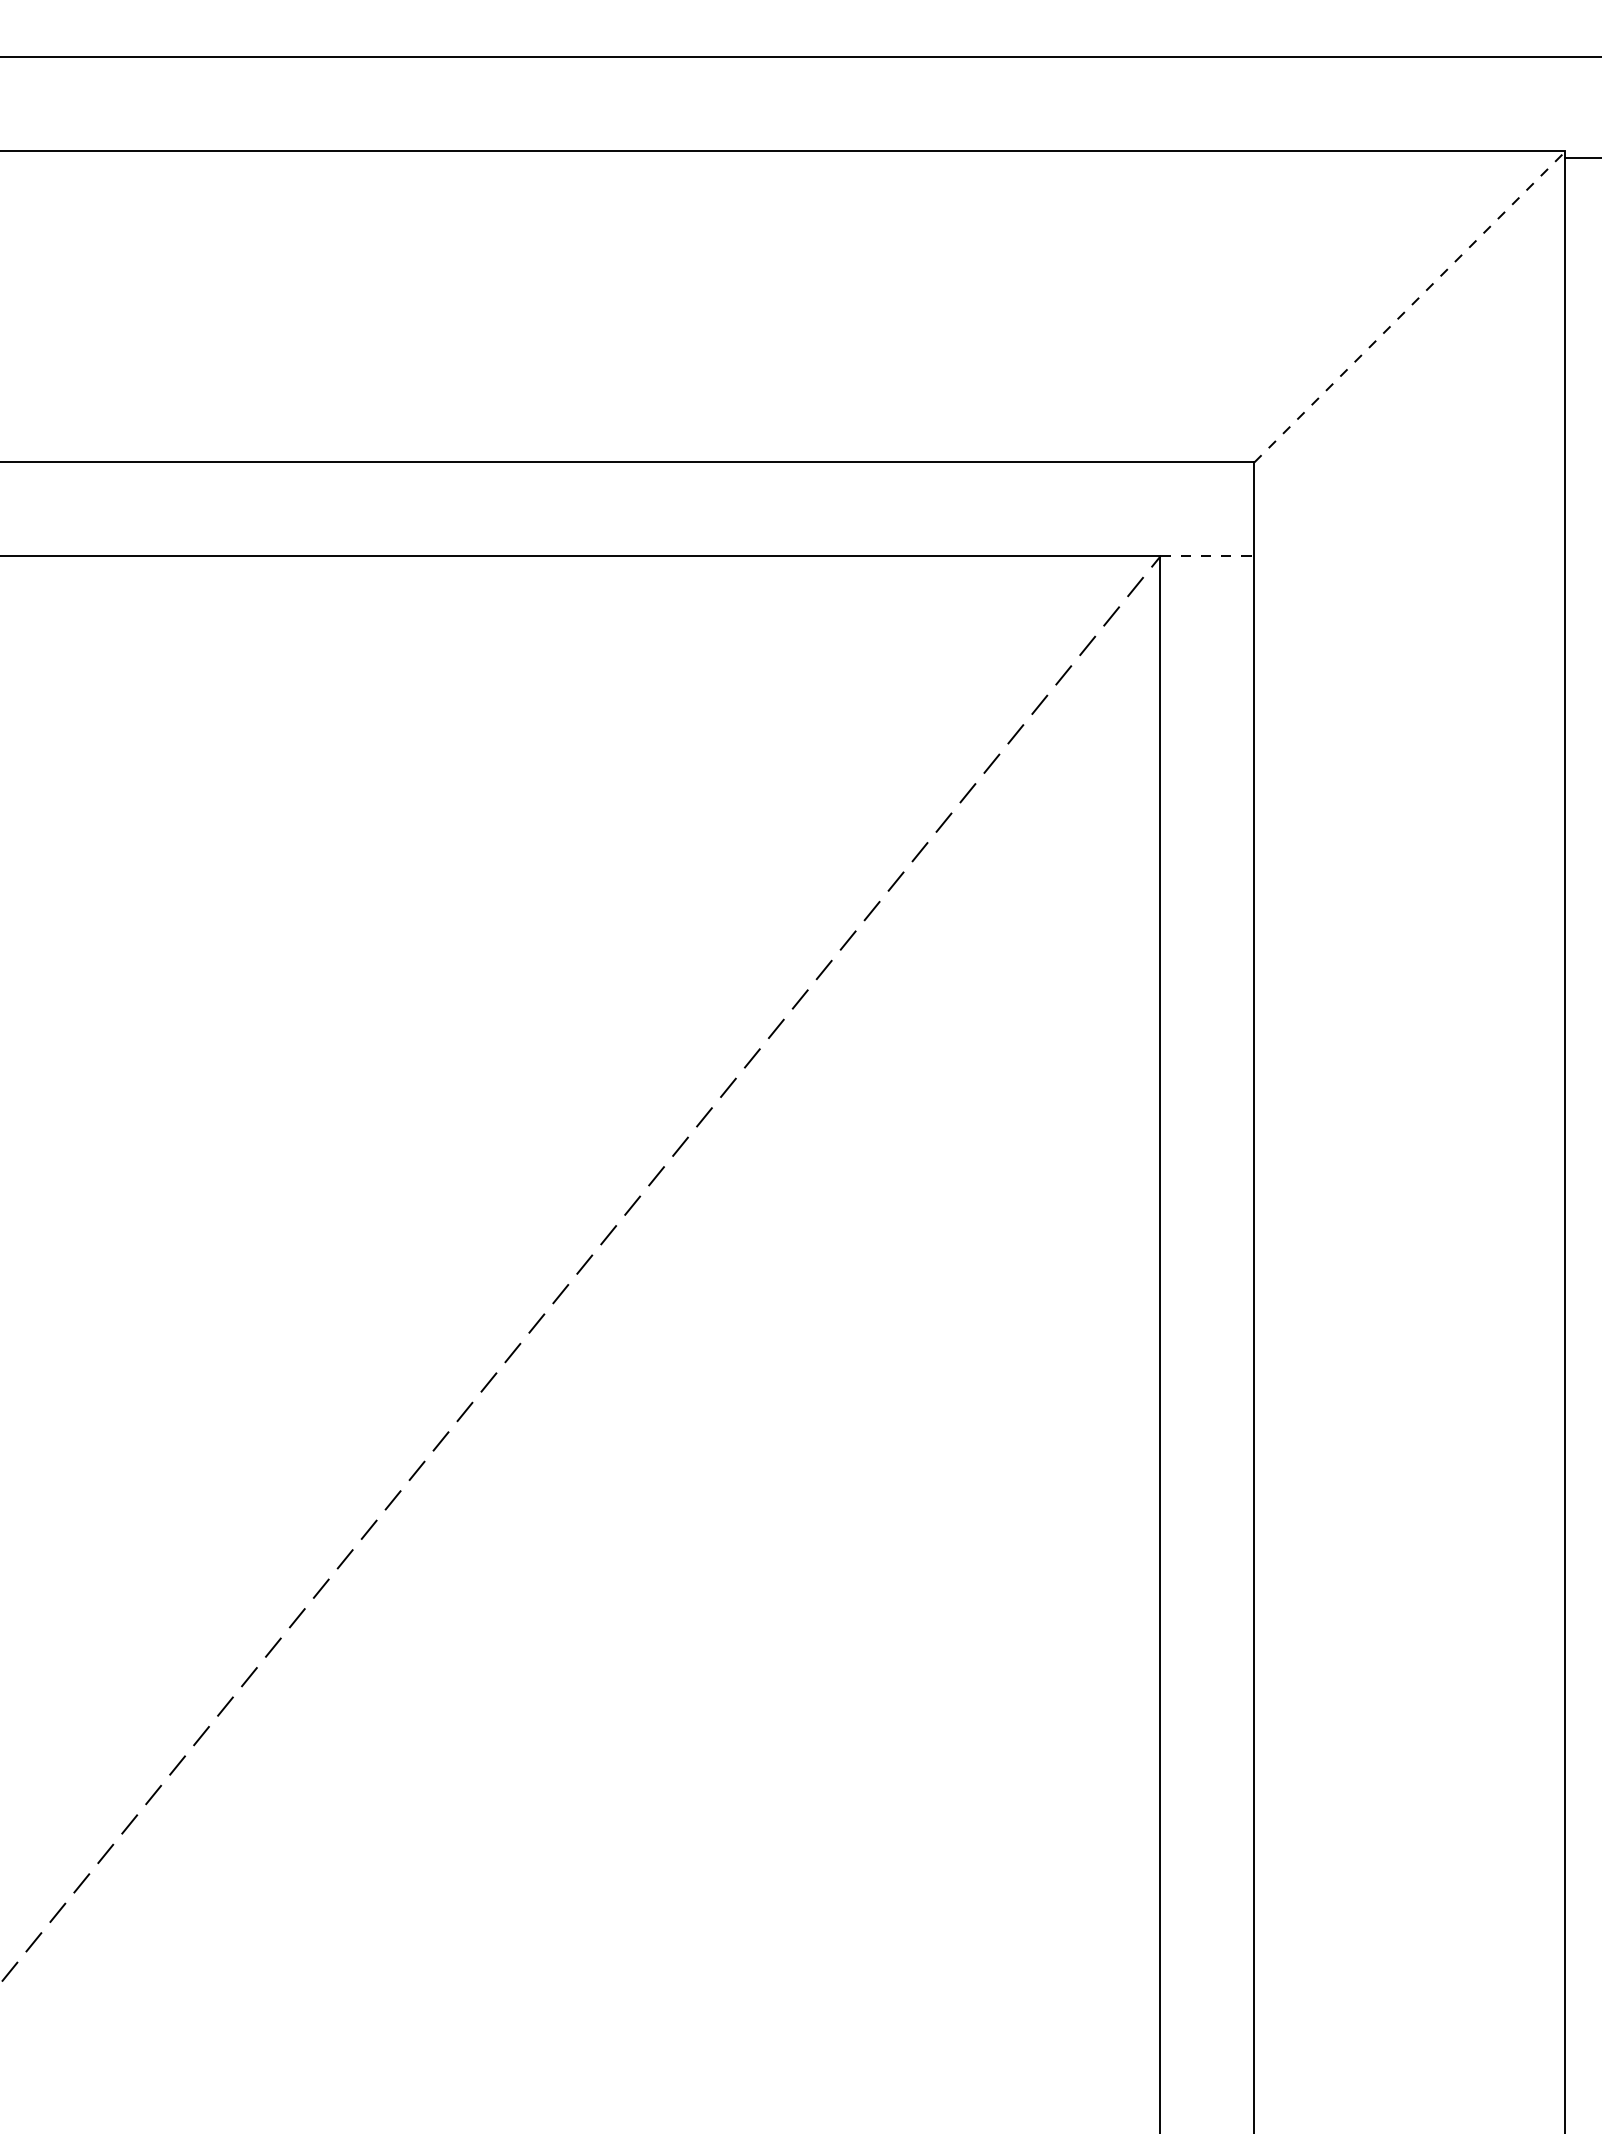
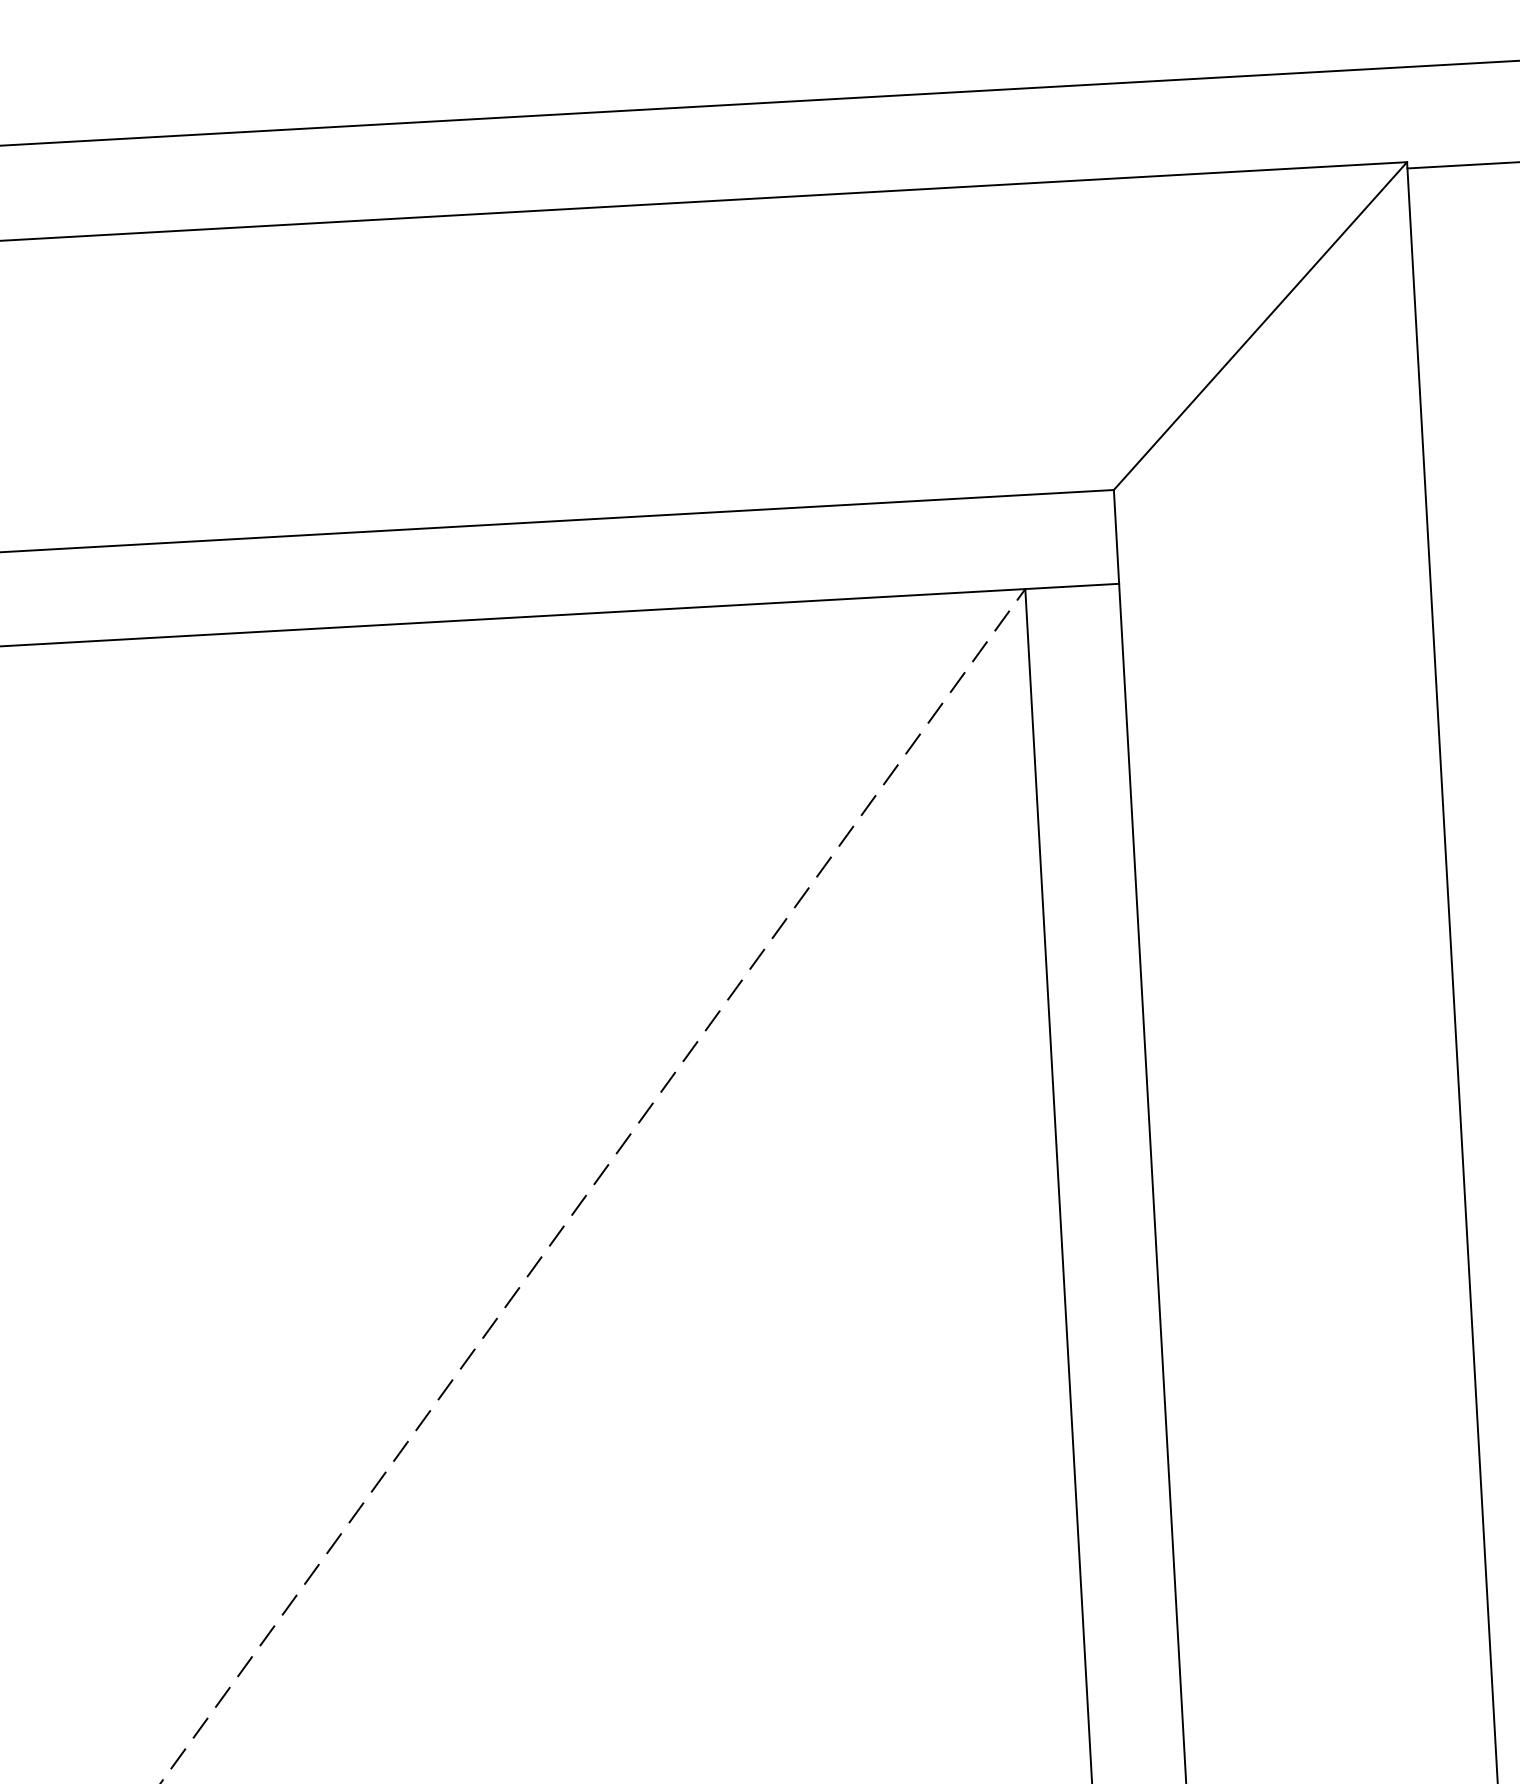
line: (1409, 306) -> (1260, 325), dashed -> solid
line: (1207, 556) -> (1072, 586), dashed -> solid

